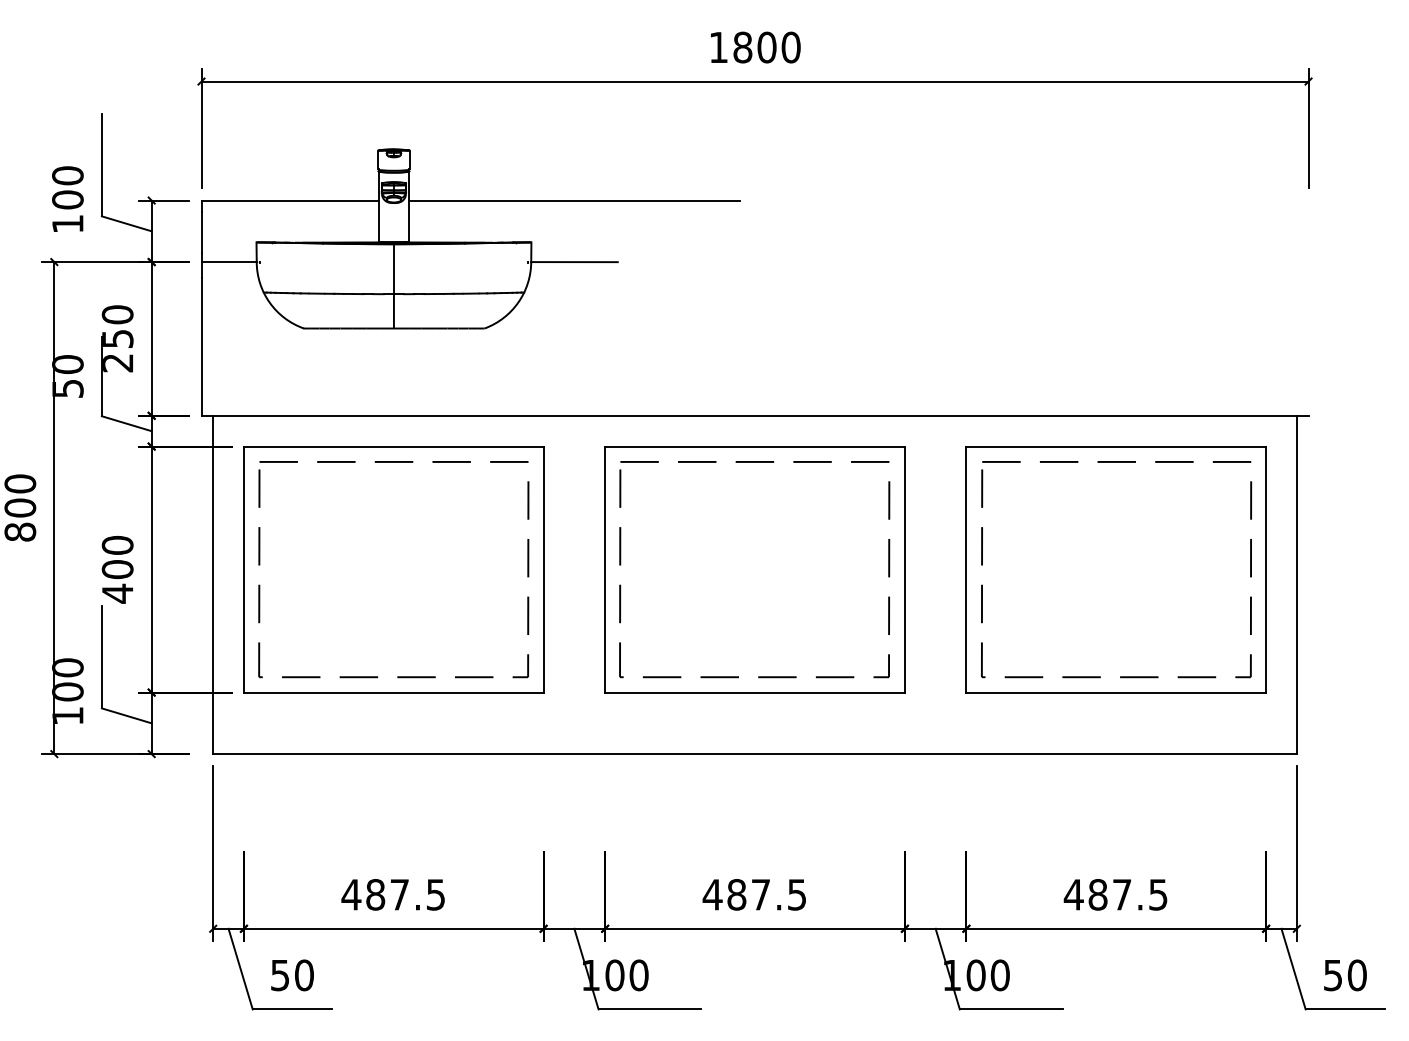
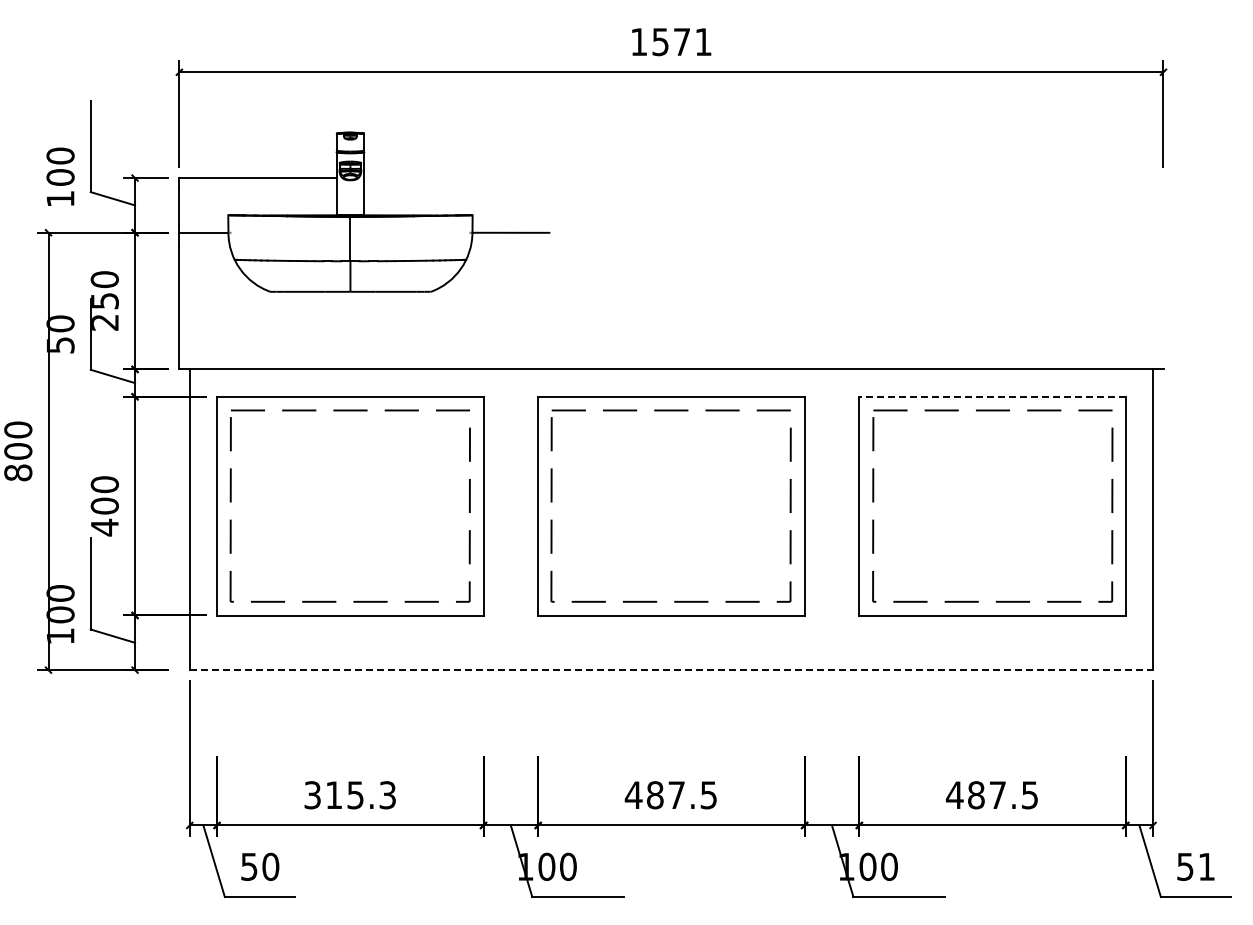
text: (766, 48) -> (681, 42), 1800 -> 1571
line: (574, 201) -> (510, 178), removed
line: (1116, 446) -> (992, 396), solid -> dashed
line: (755, 754) -> (671, 670), solid -> dashed
text: (392, 895) -> (349, 795), 487.5 -> 315.3
text: (1356, 974) -> (1206, 866), 50 -> 51

